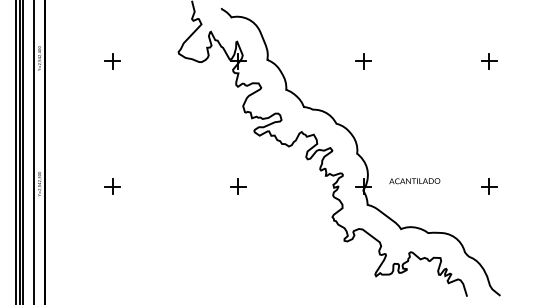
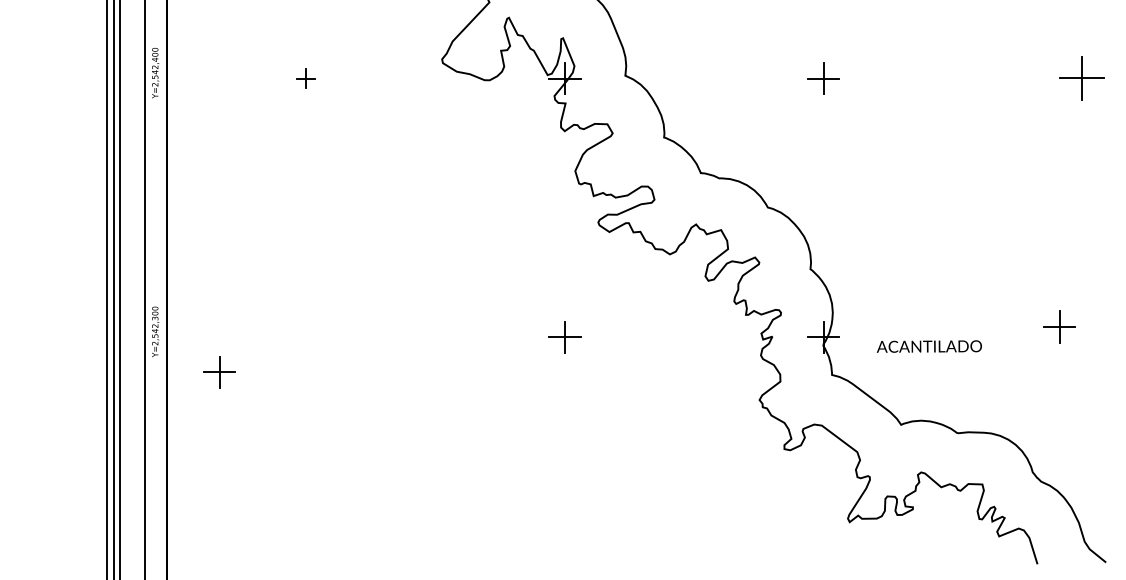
part: (112, 61) -> (305, 78), size x0.6
part: (489, 61) -> (1083, 78), size x1.4
text: (414, 181) -> (928, 347), moved
part: (112, 186) -> (219, 371), moved
part: (489, 186) -> (1060, 326), moved

